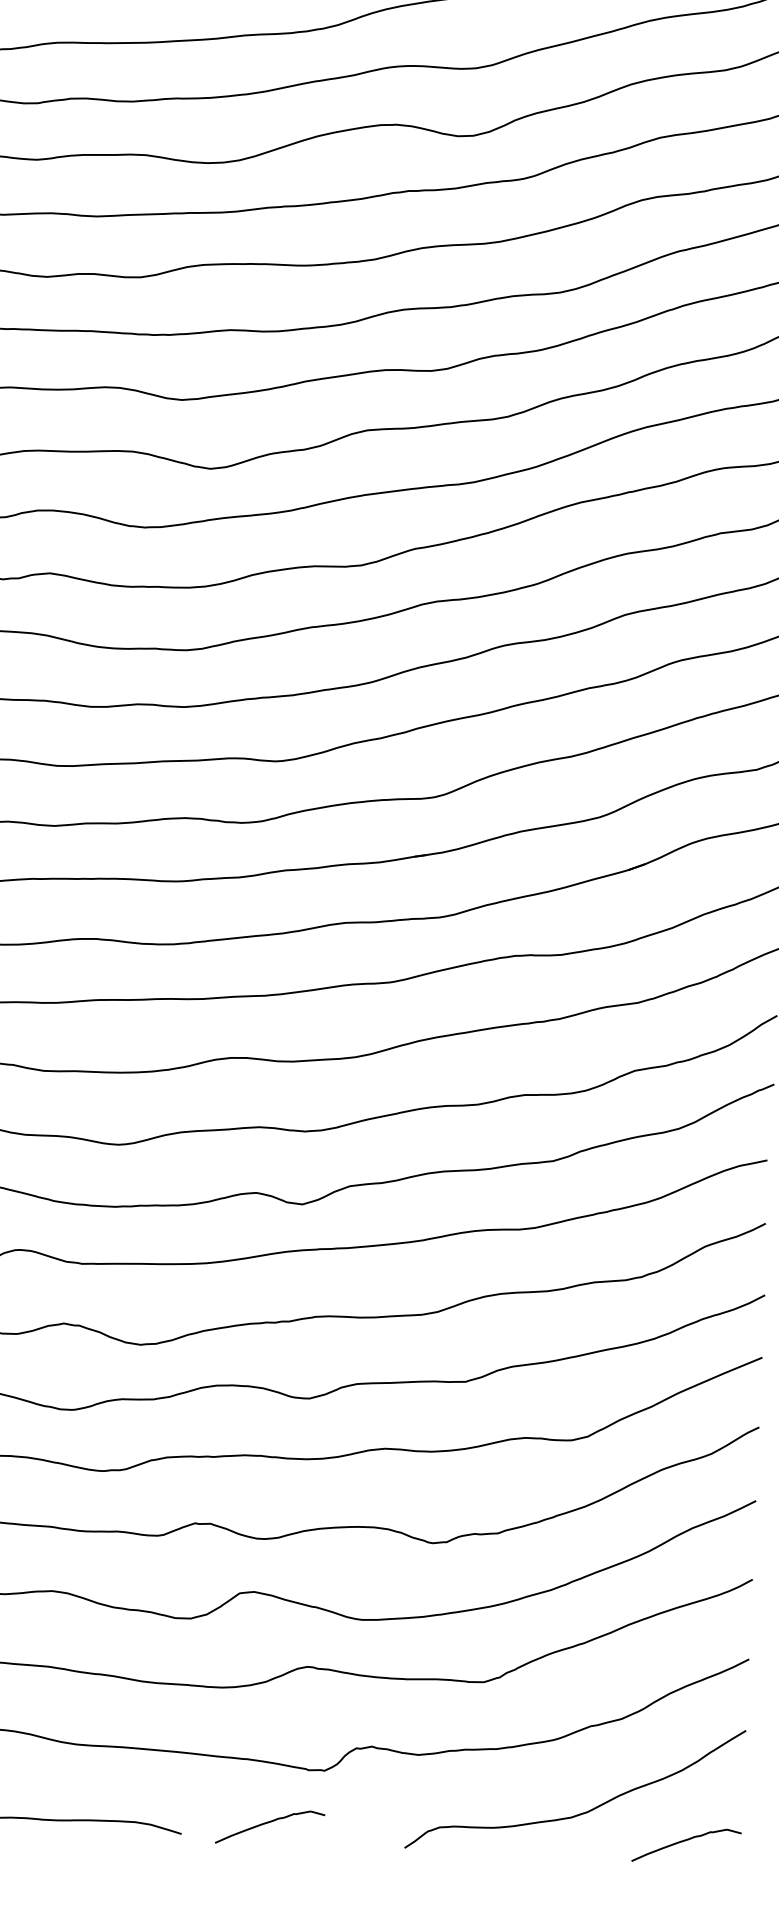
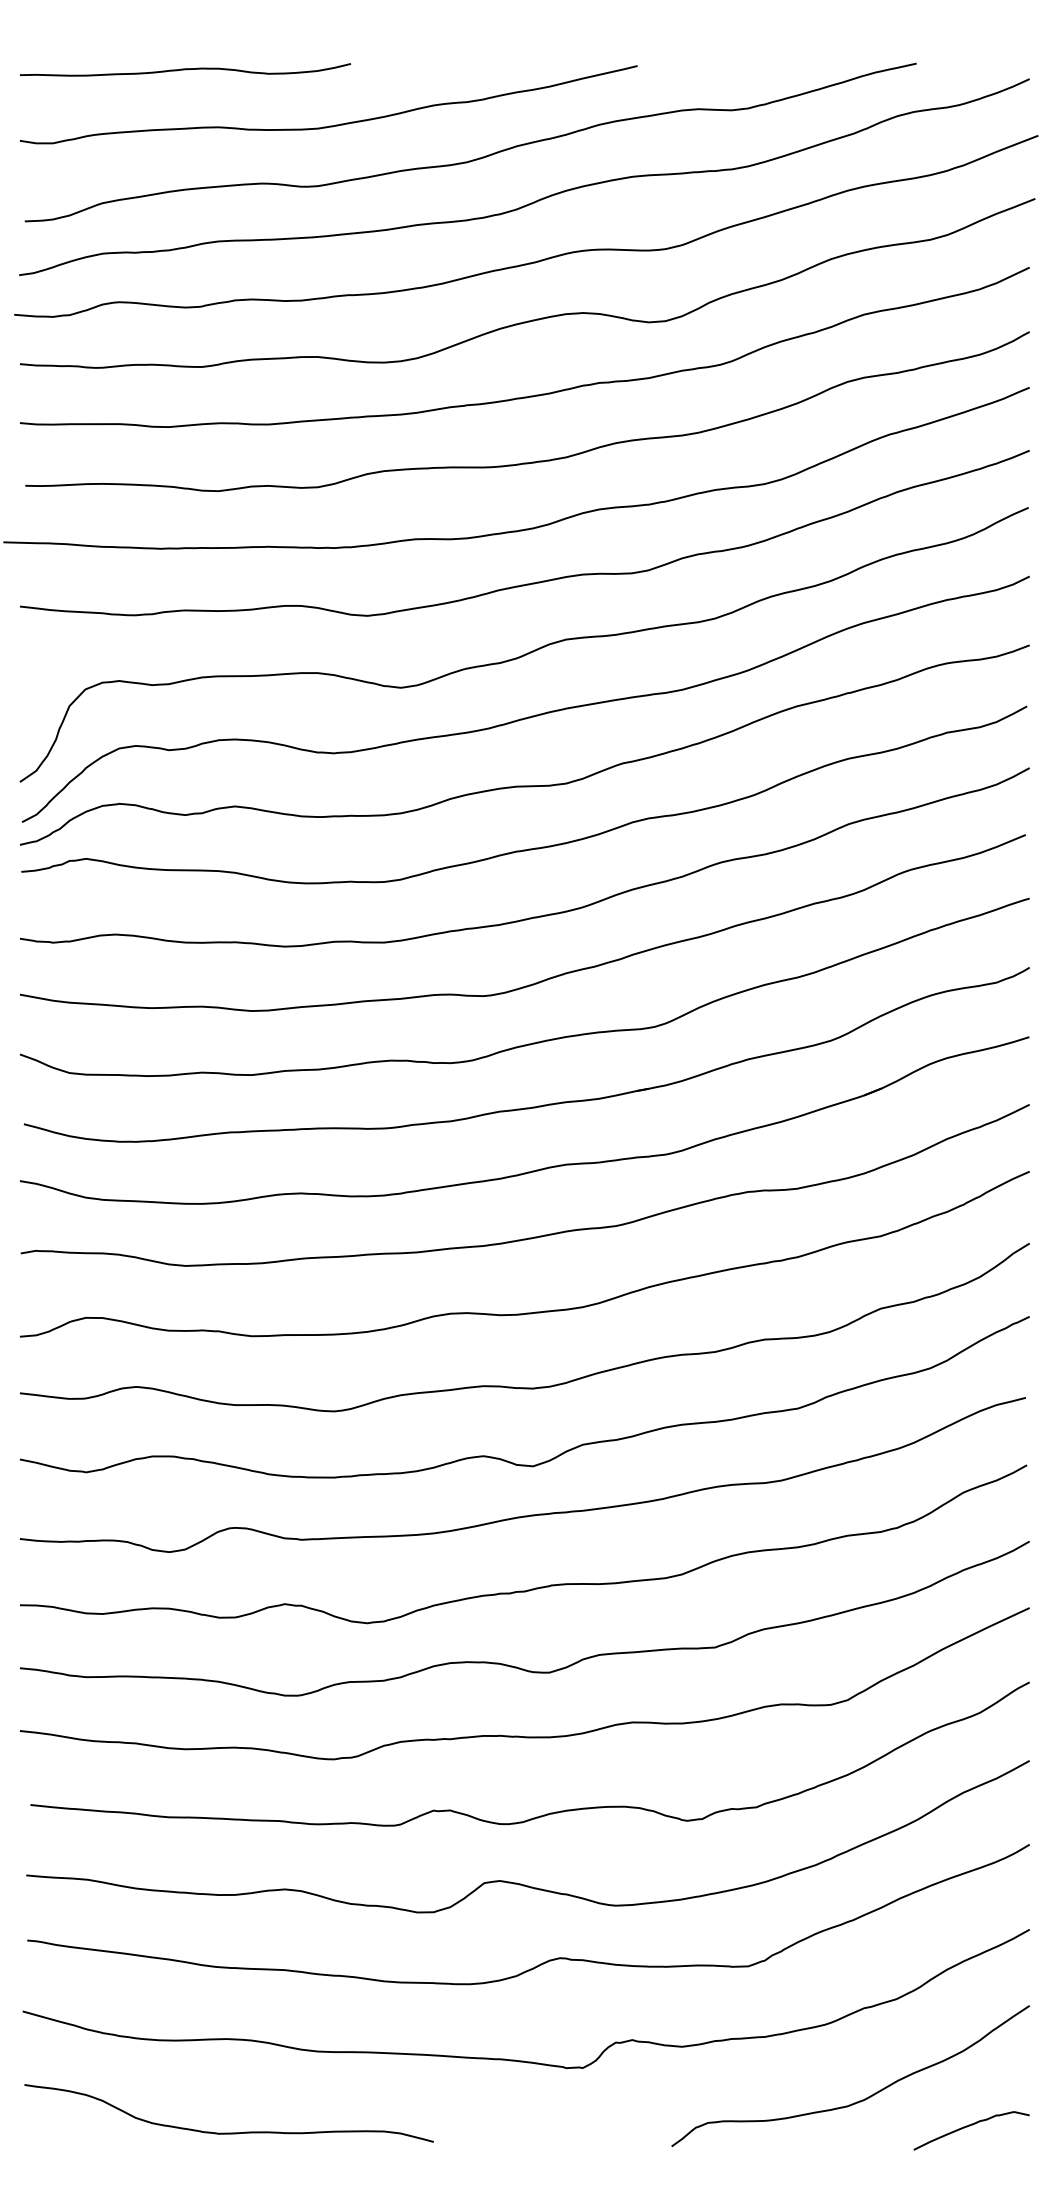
curve: (269, 1823) -> (526, 2126), removed

